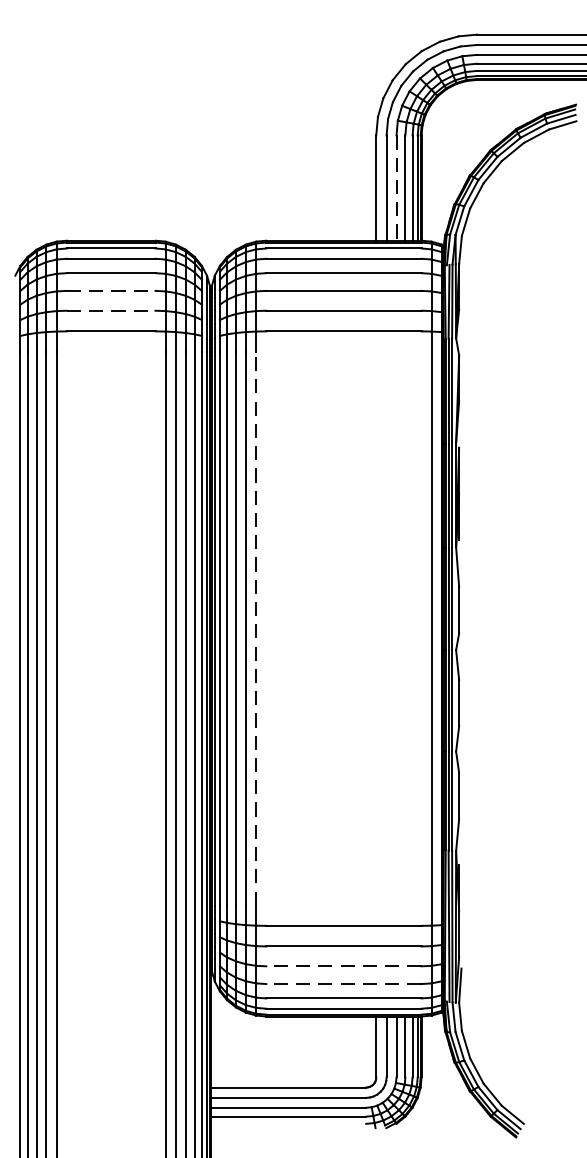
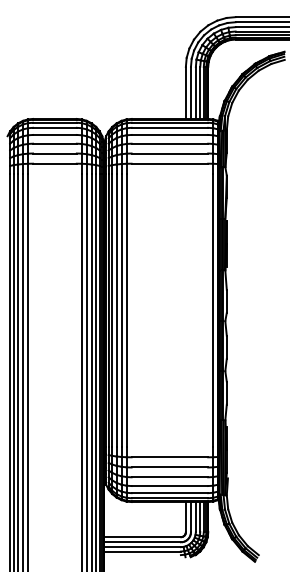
line: (395, 189) -> (195, 93), dashed -> solid
line: (110, 290) -> (54, 143), dashed -> solid
line: (110, 310) -> (54, 153), dashed -> solid
line: (256, 628) -> (126, 310), dashed -> solid
line: (343, 966) -> (169, 477), dashed -> solid
line: (343, 984) -> (169, 486), dashed -> solid

